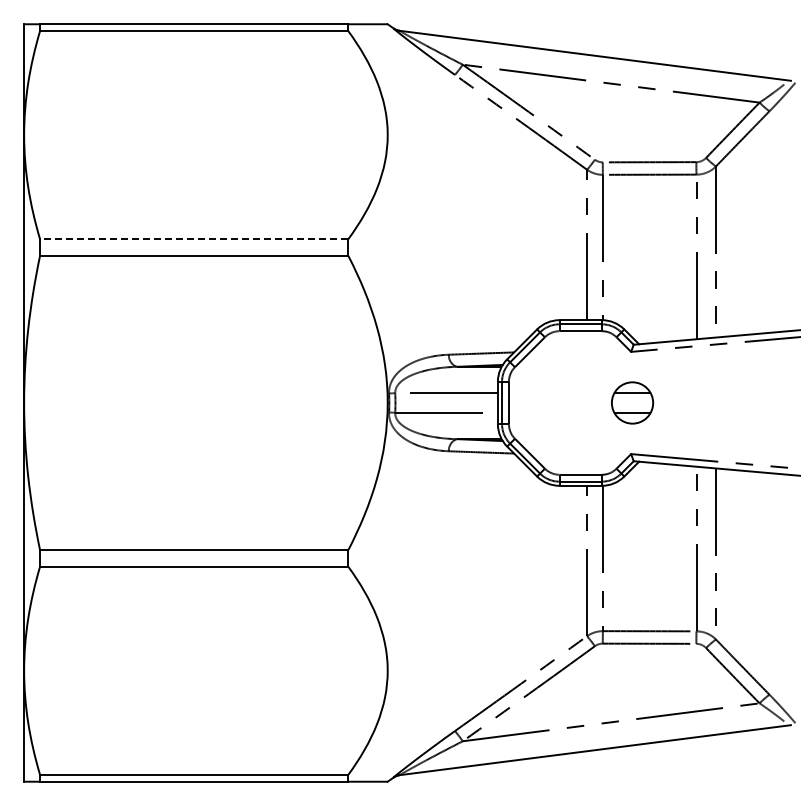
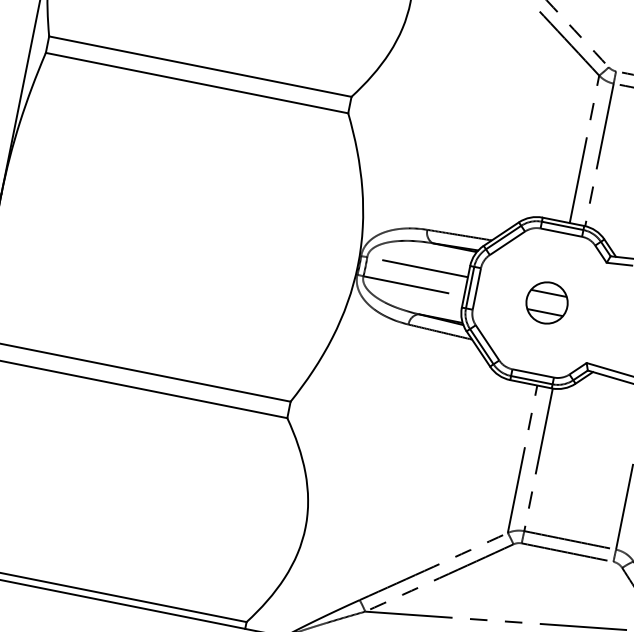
line: (193, 239) -> (199, 66), dashed -> solid
part: (632, 402) -> (547, 302), moved

